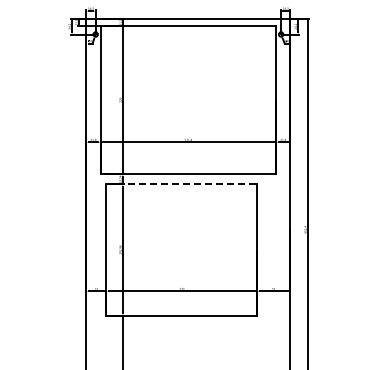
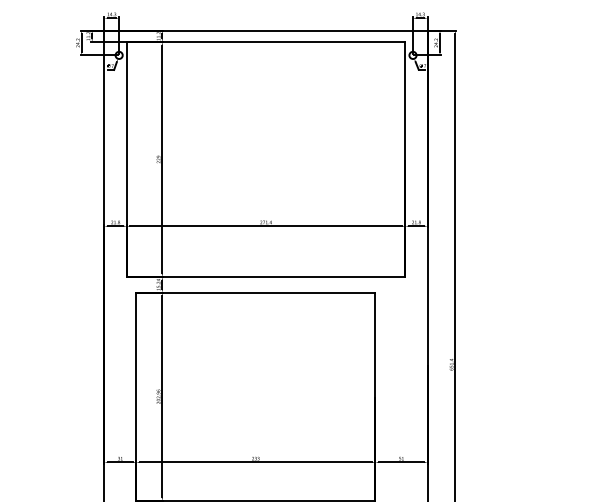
line: (182, 184) -> (256, 292), dashed -> solid

